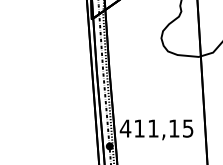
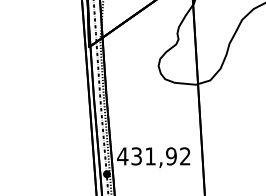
text: (163, 128) -> (160, 156), 411,15 -> 431,92

